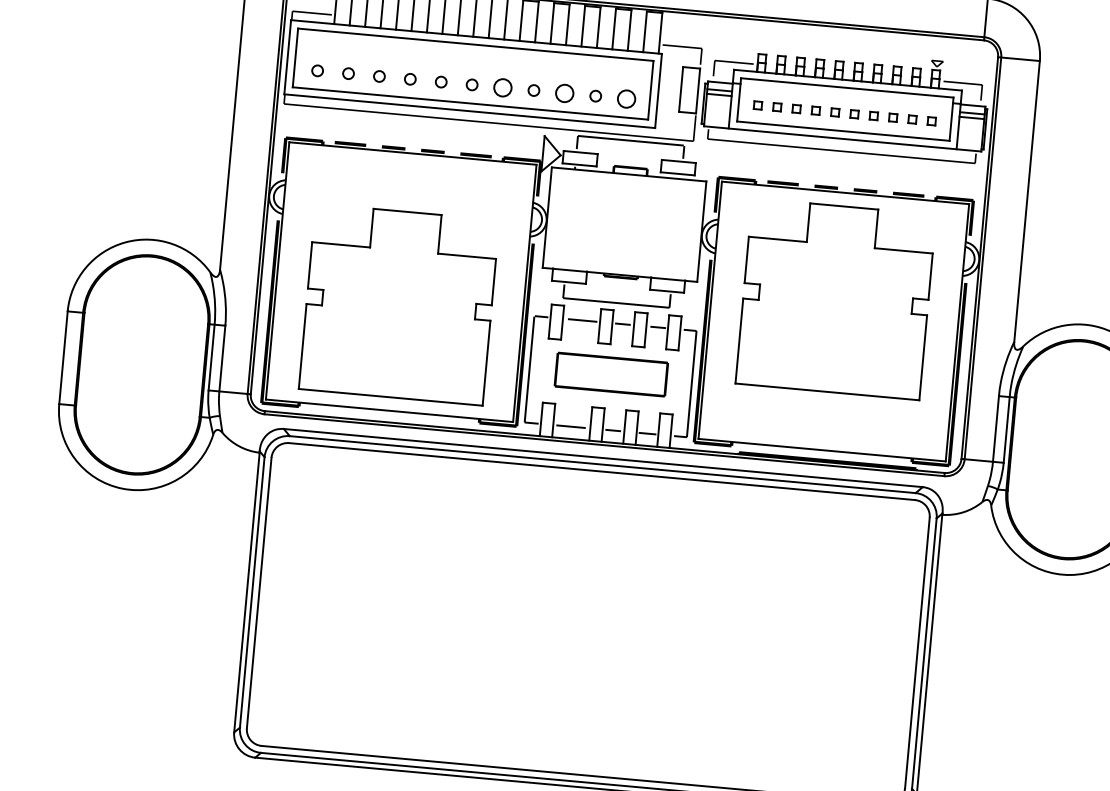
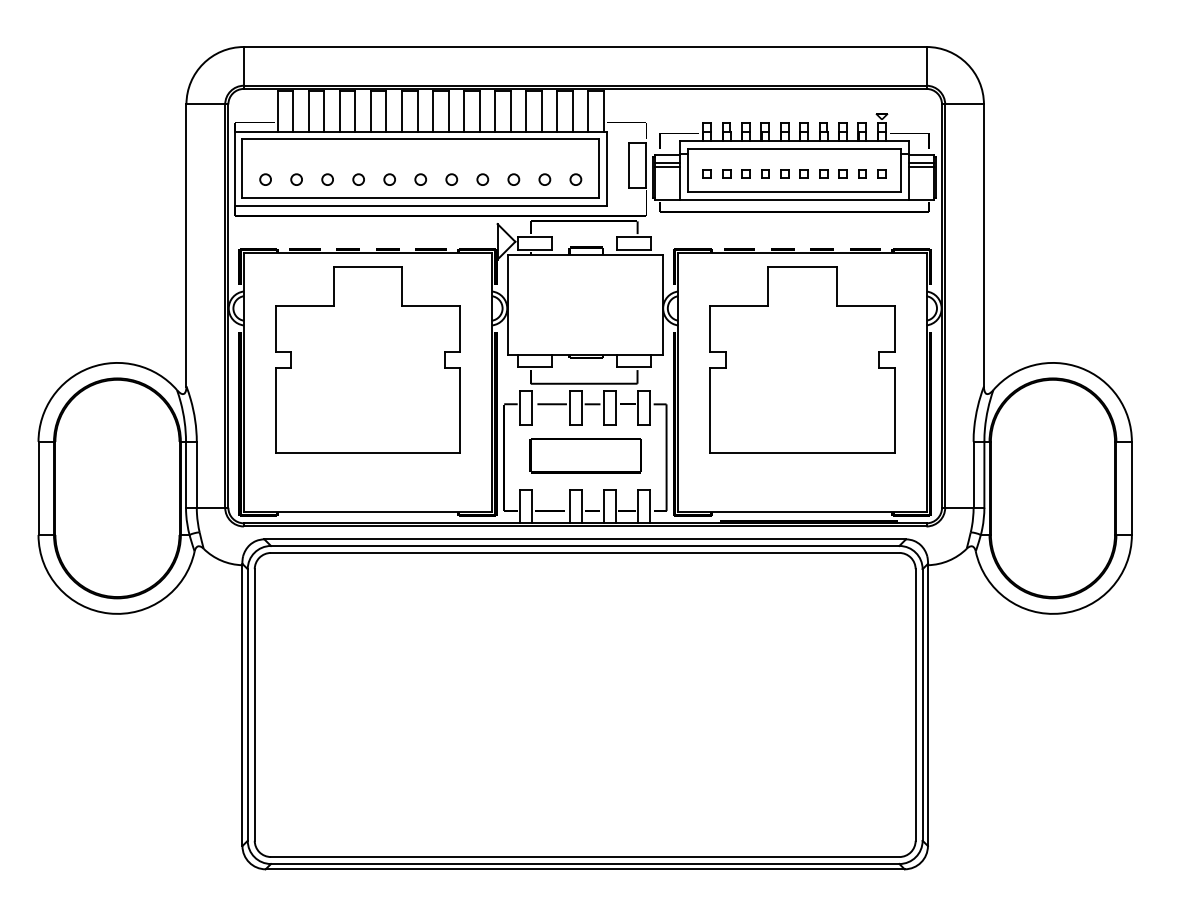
circle: (502, 87) -> (451, 179), size x0.62
circle: (564, 93) -> (513, 179), size x0.62
circle: (626, 98) -> (575, 179), size x0.62
part: (398, 304) -> (367, 359), moved

